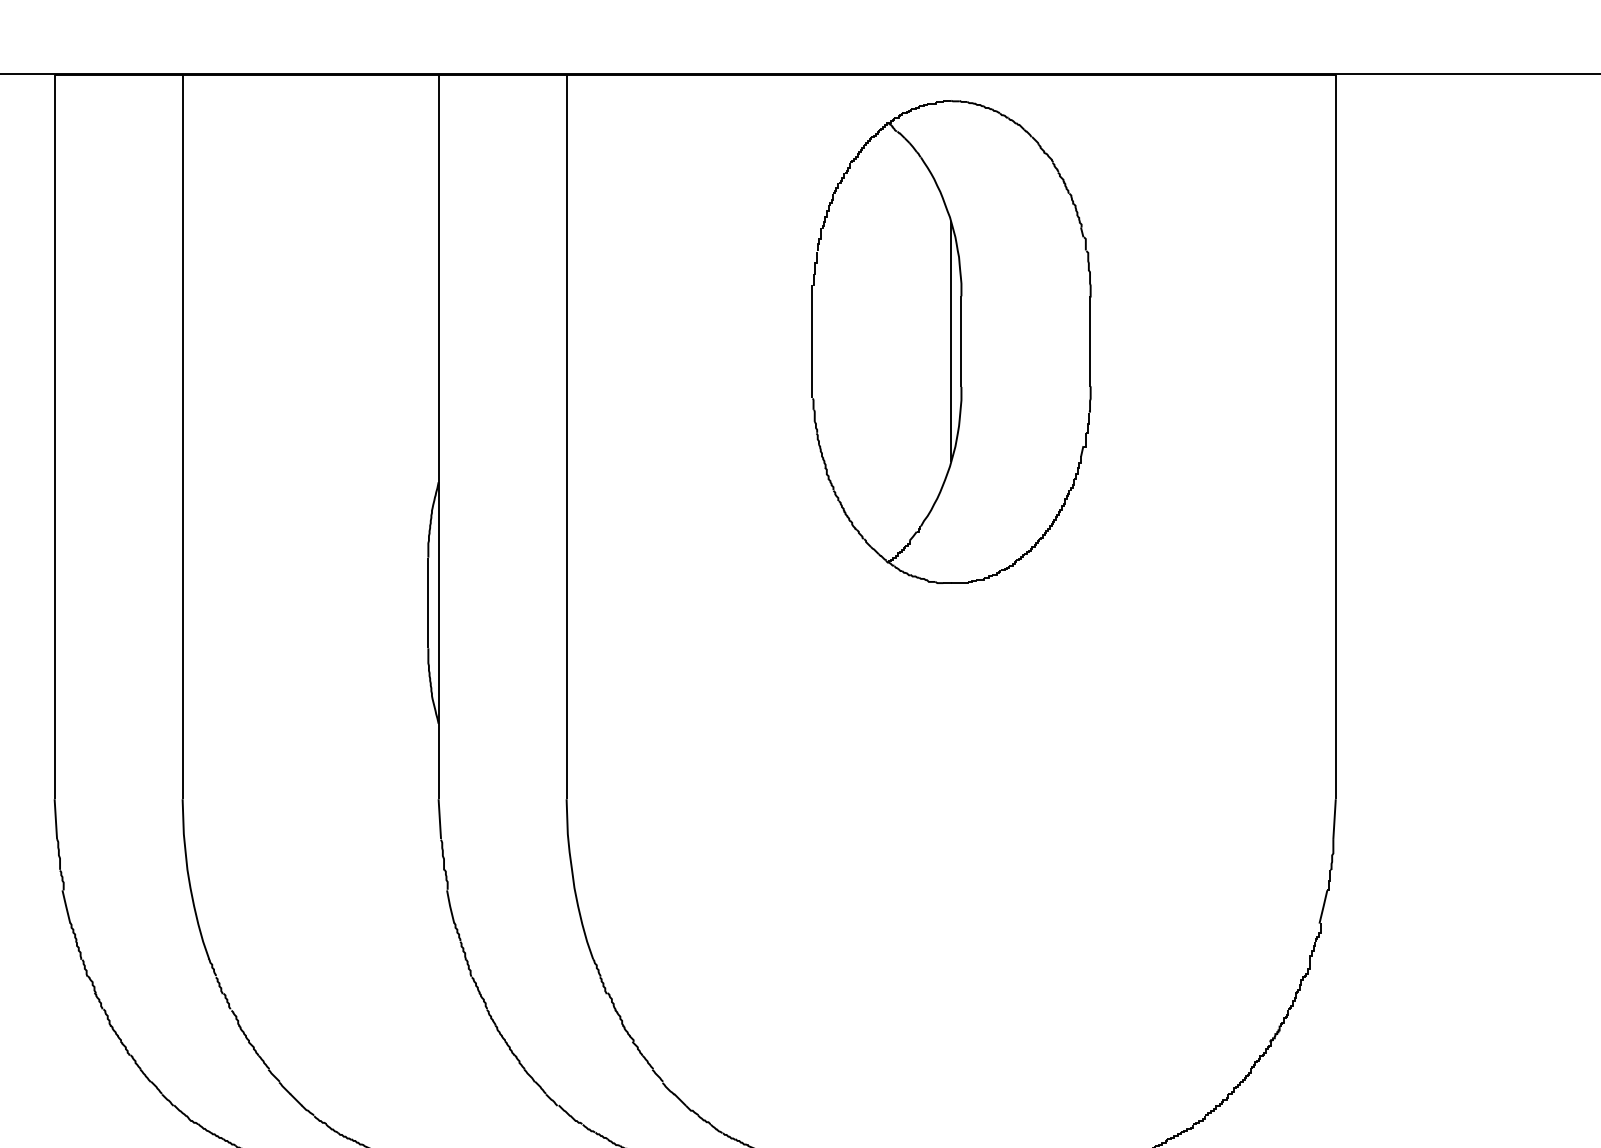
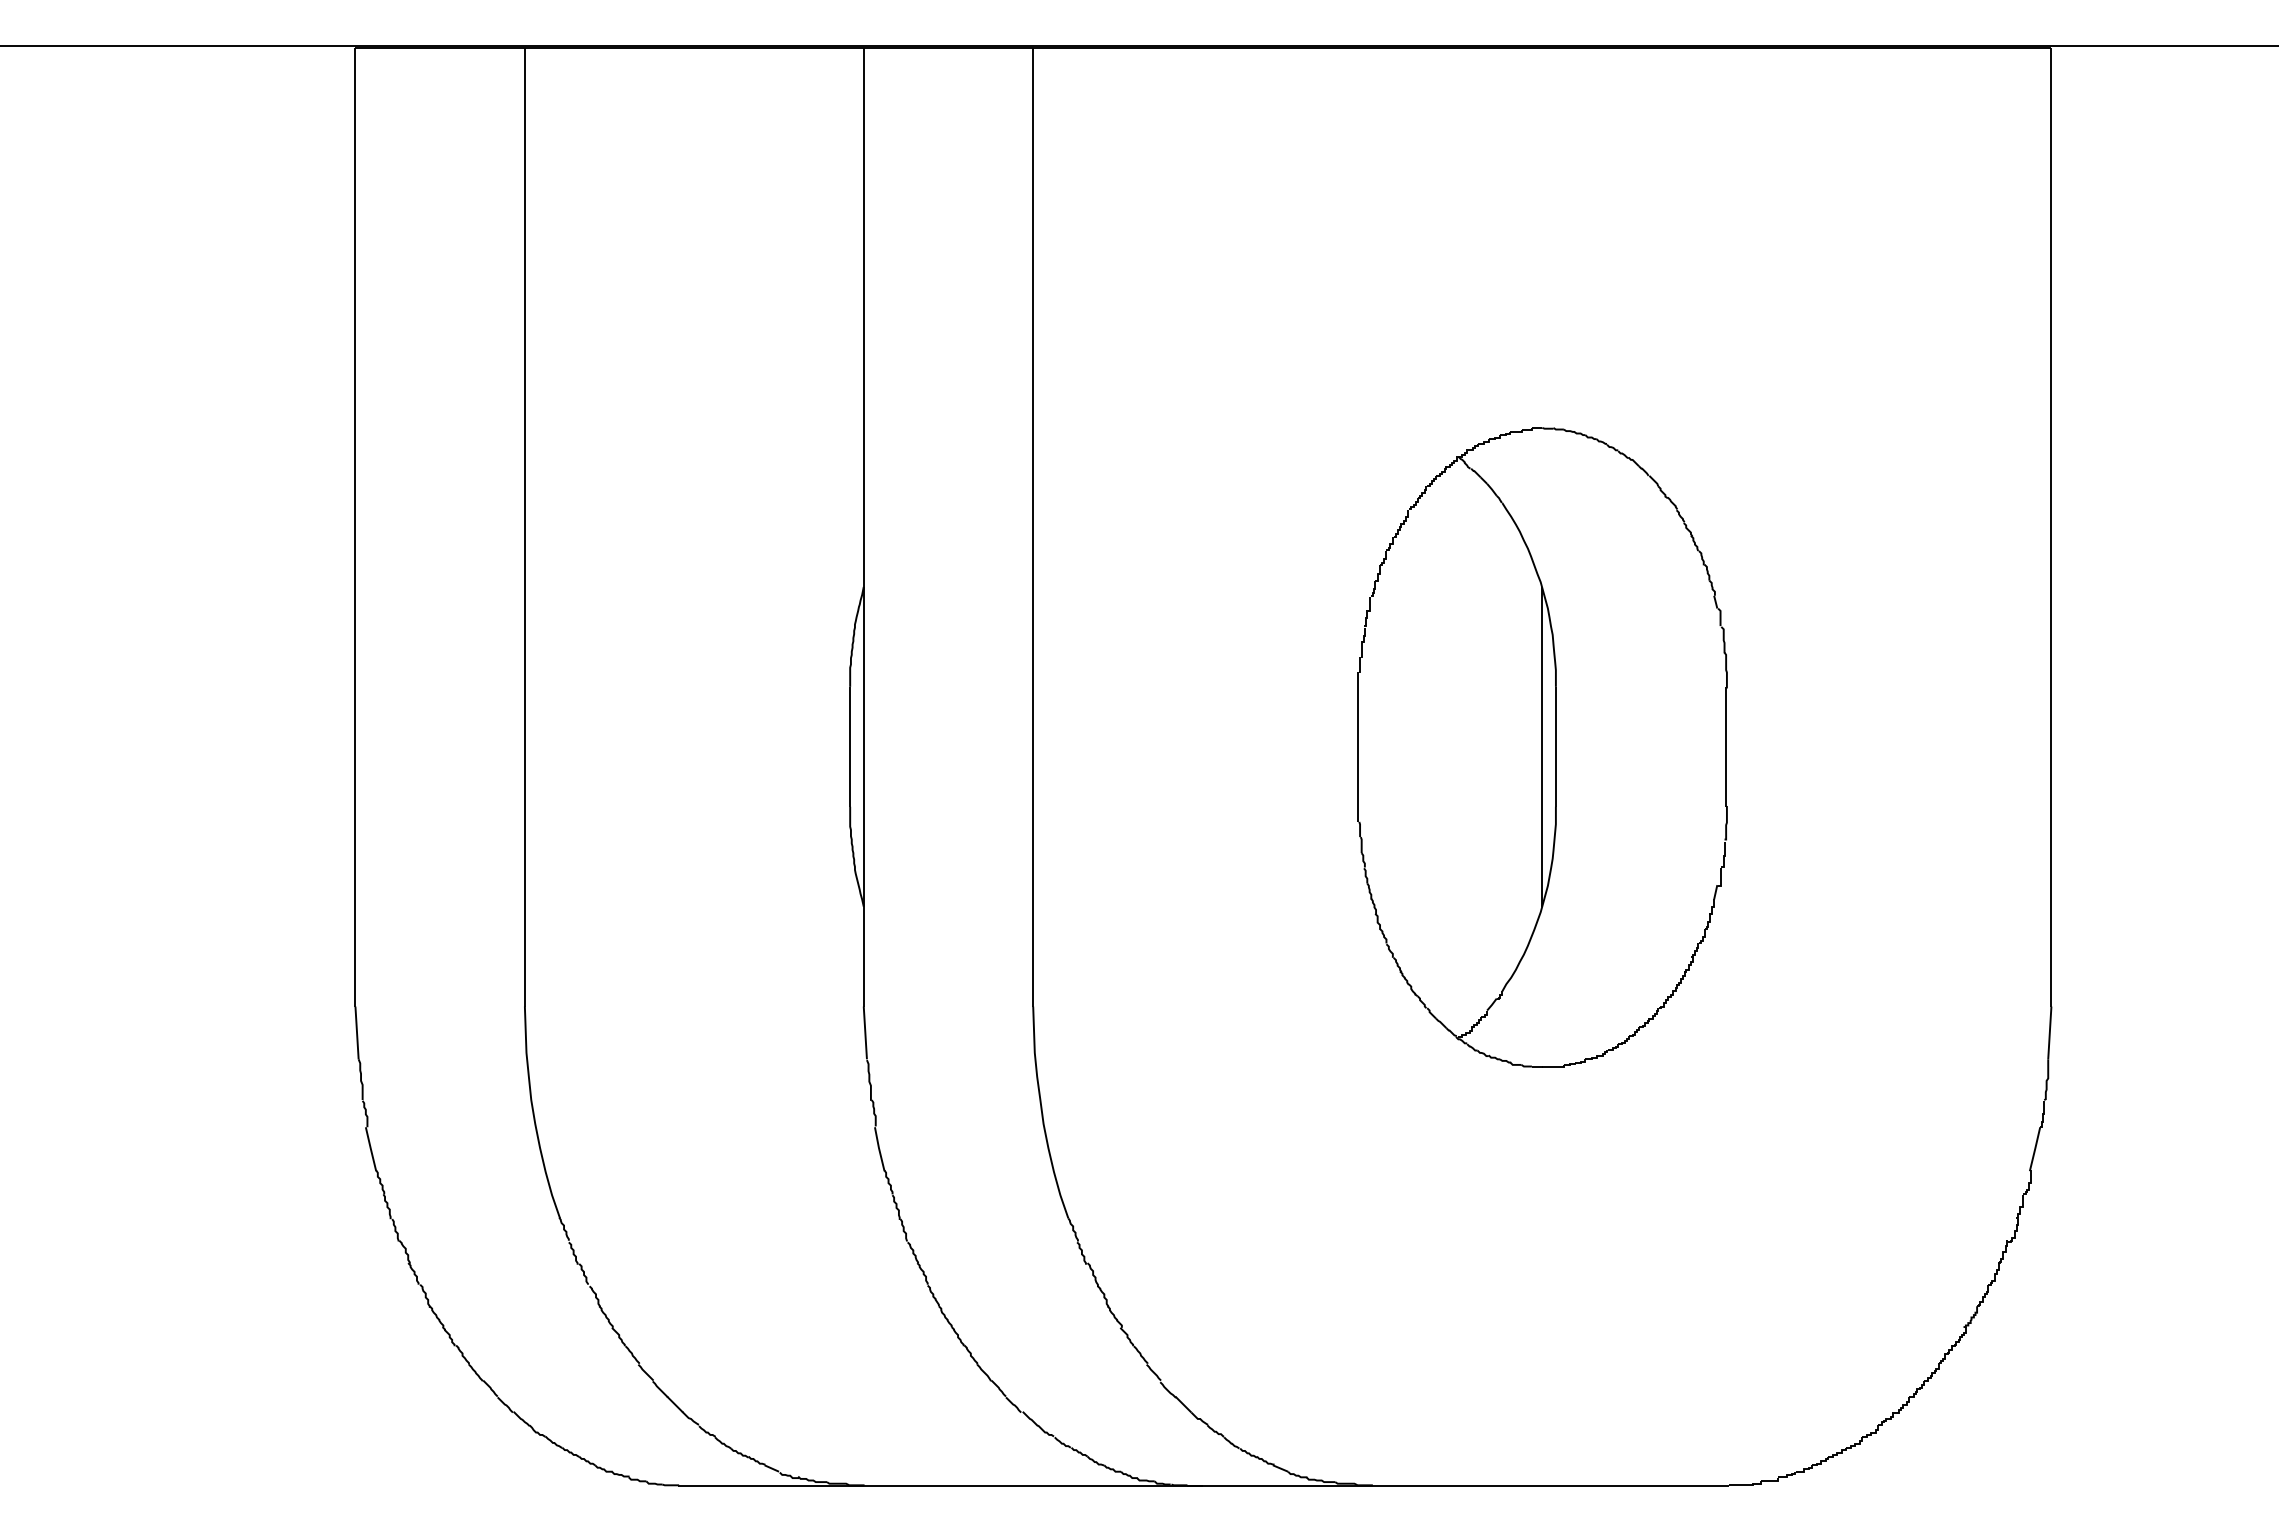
part: (951, 342) -> (1542, 747), moved

